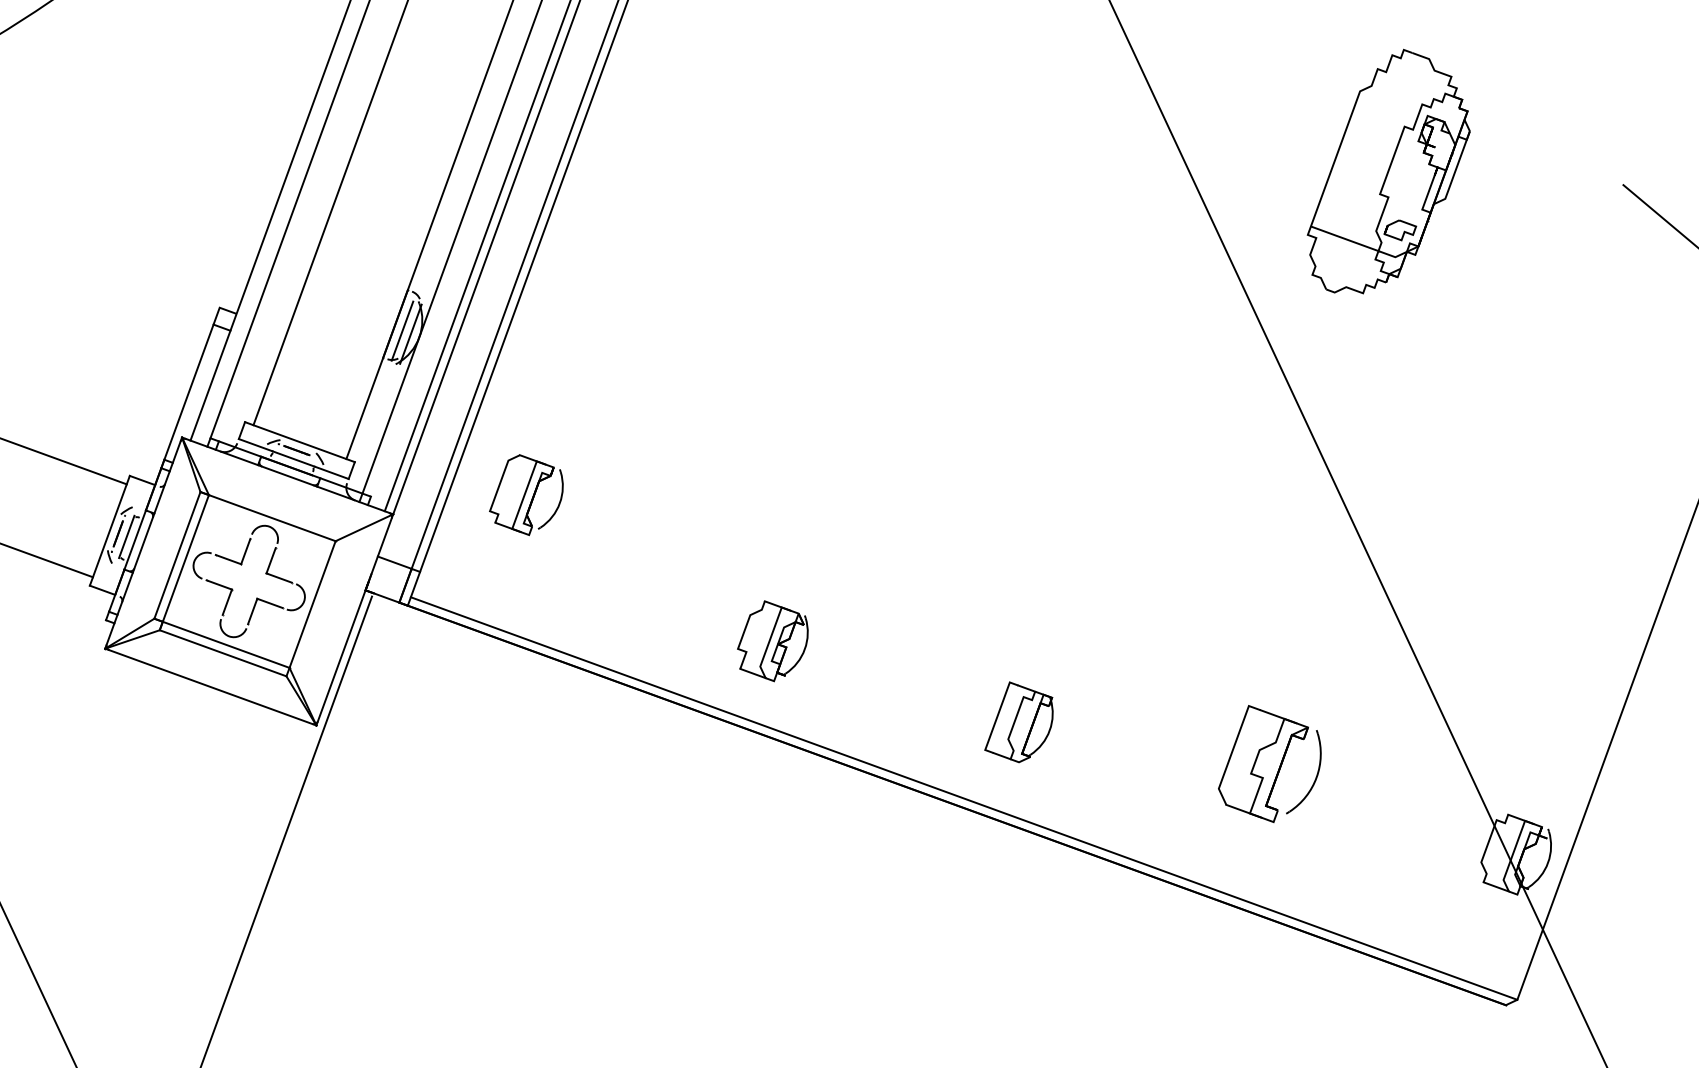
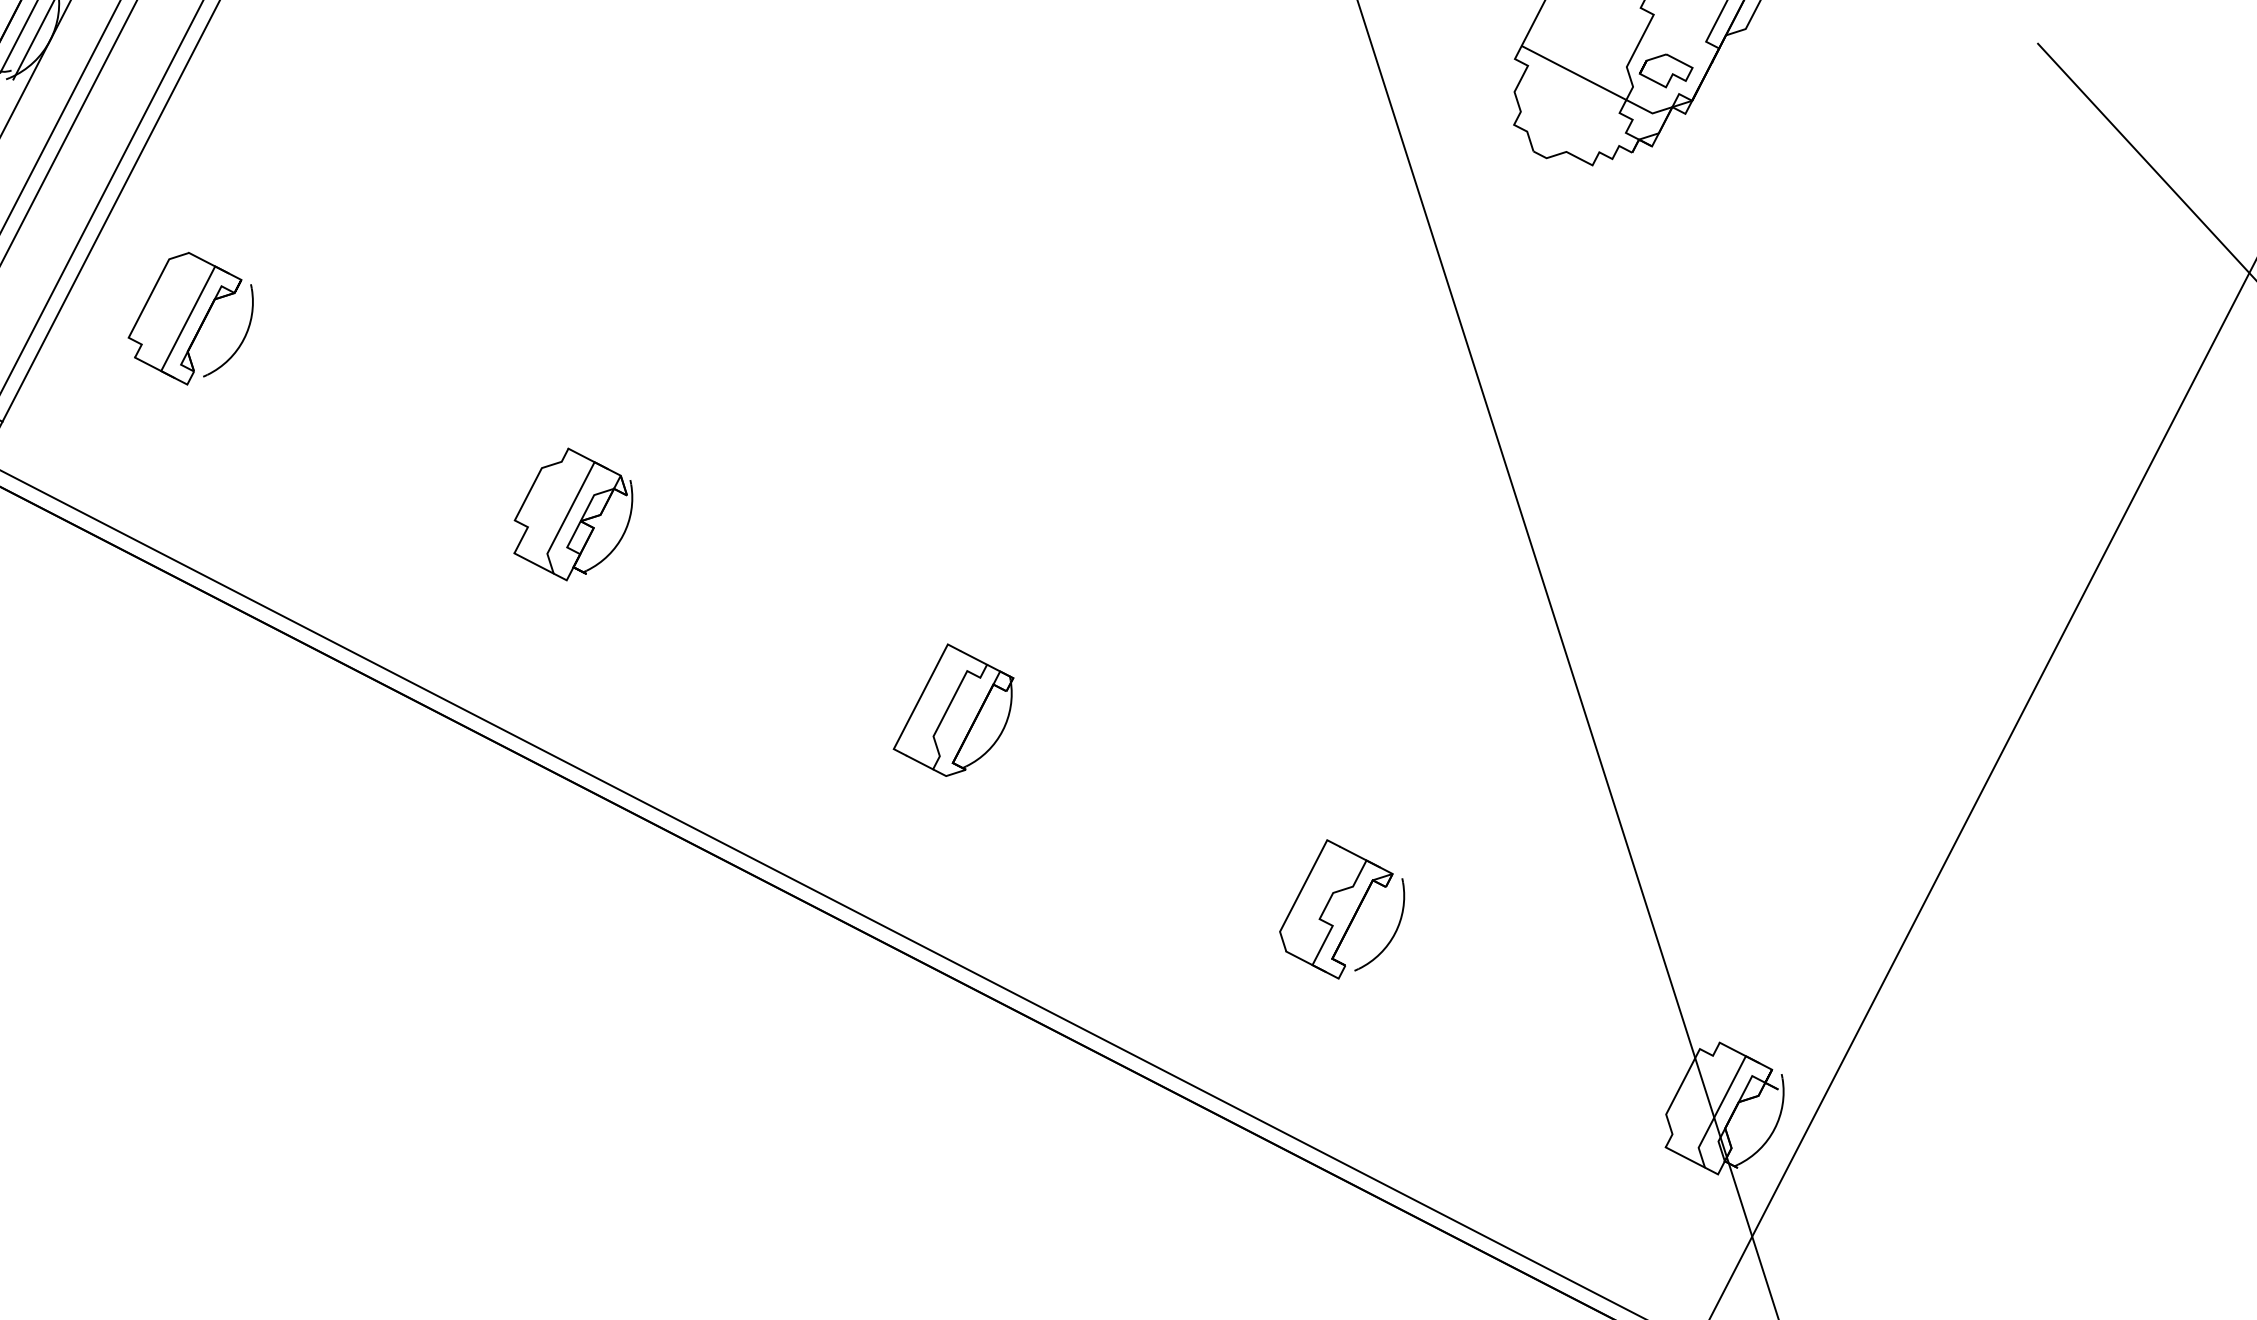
part: (772, 641) -> (572, 515), moved
part: (1018, 722) -> (953, 711), moved
part: (1269, 763) -> (1342, 909), size x0.71

